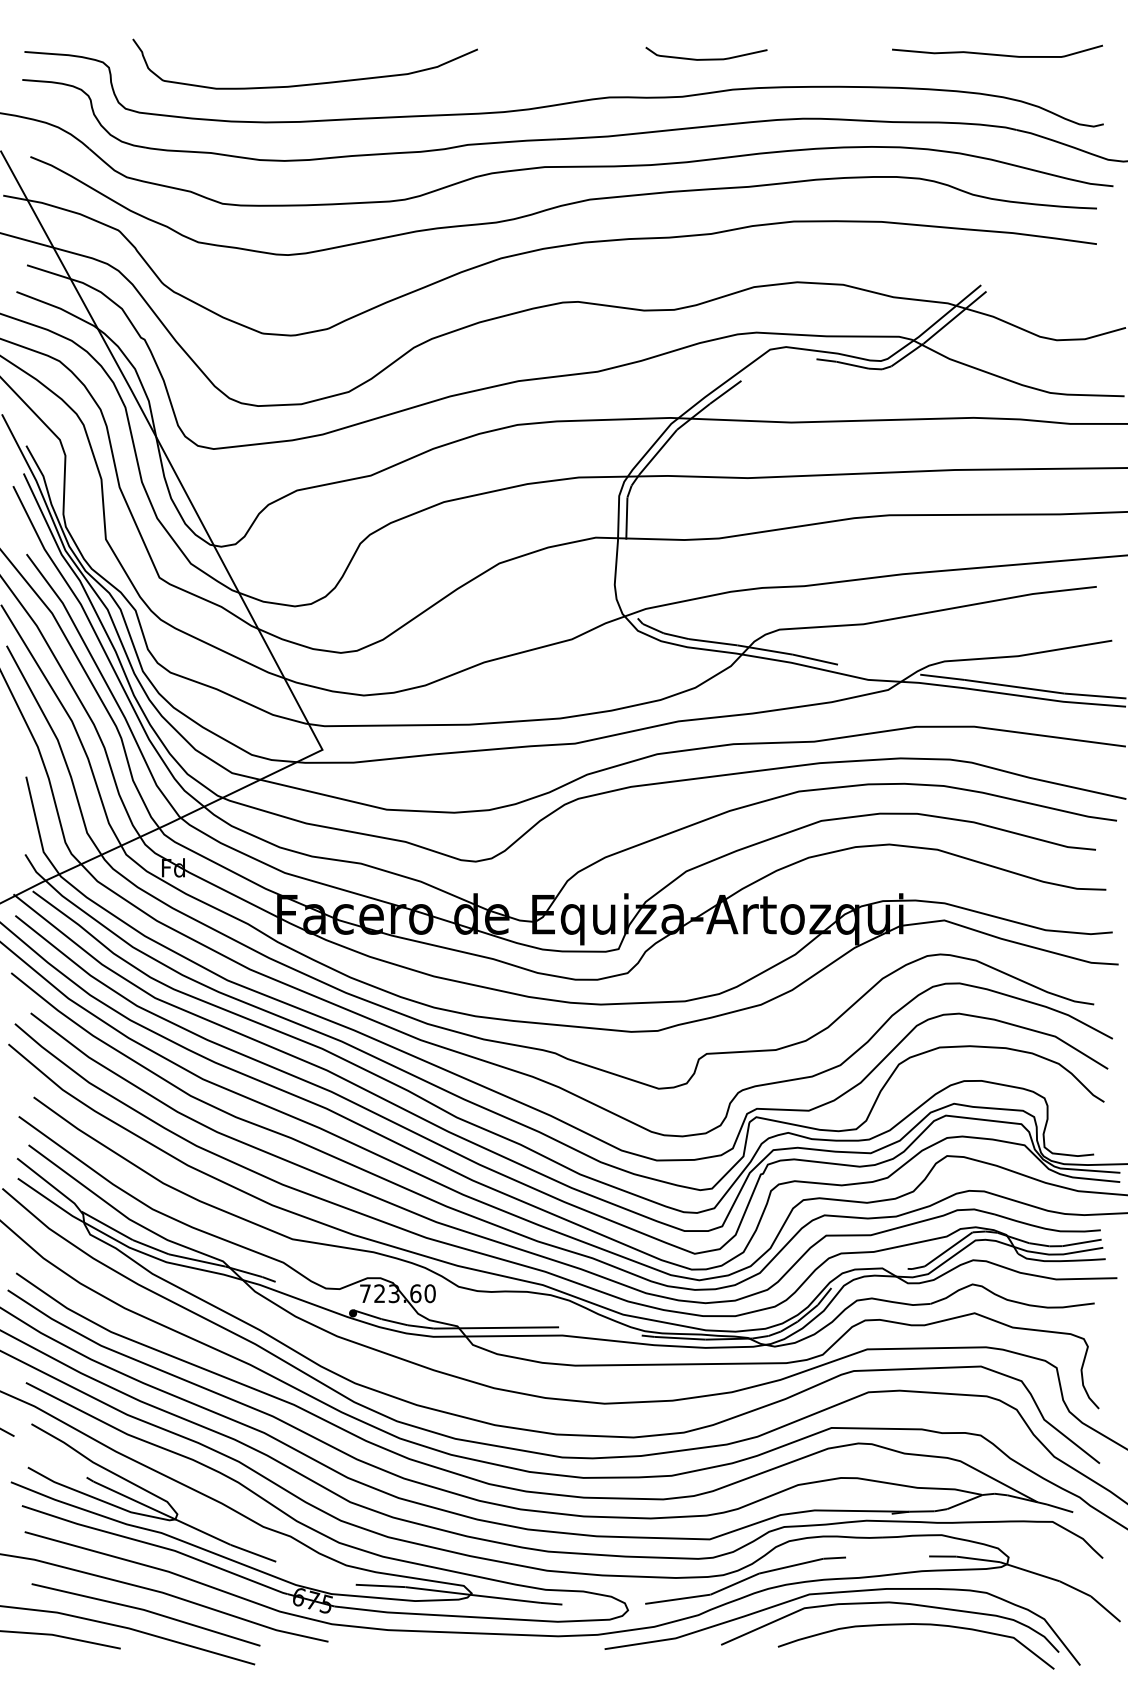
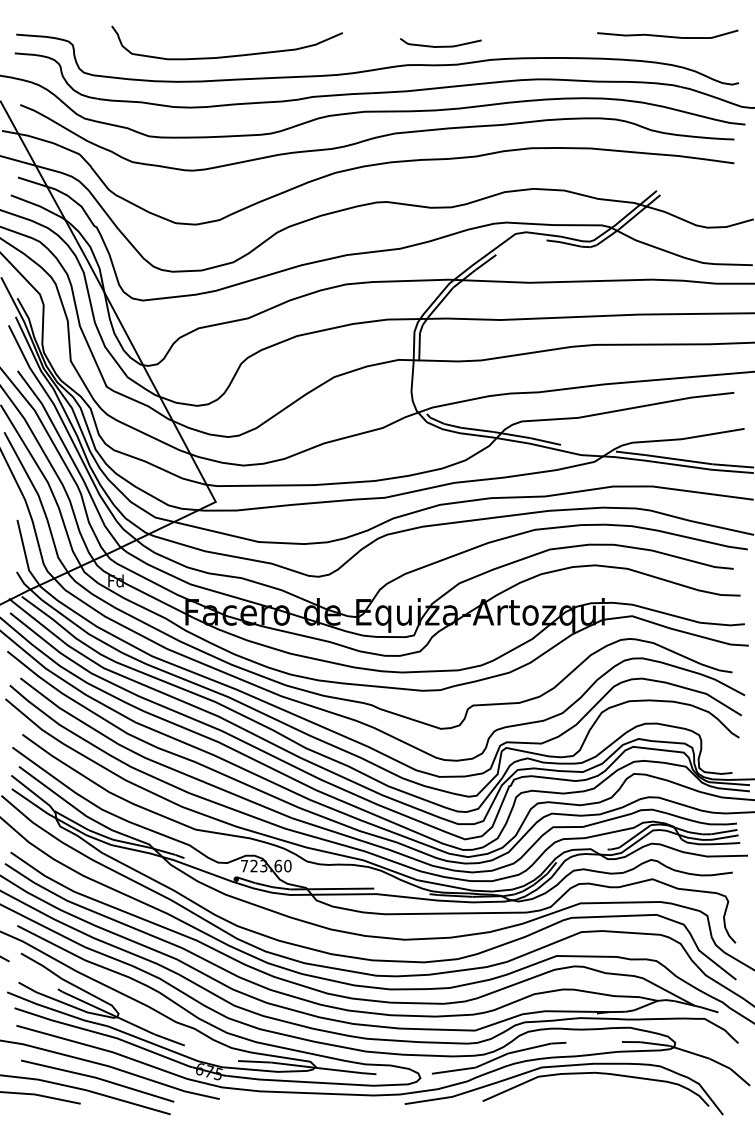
curve: (707, 57) -> (441, 45), moved
curve: (305, 83) -> (227, 55), moved
curve: (916, 1625) -> (613, 1088), removed

